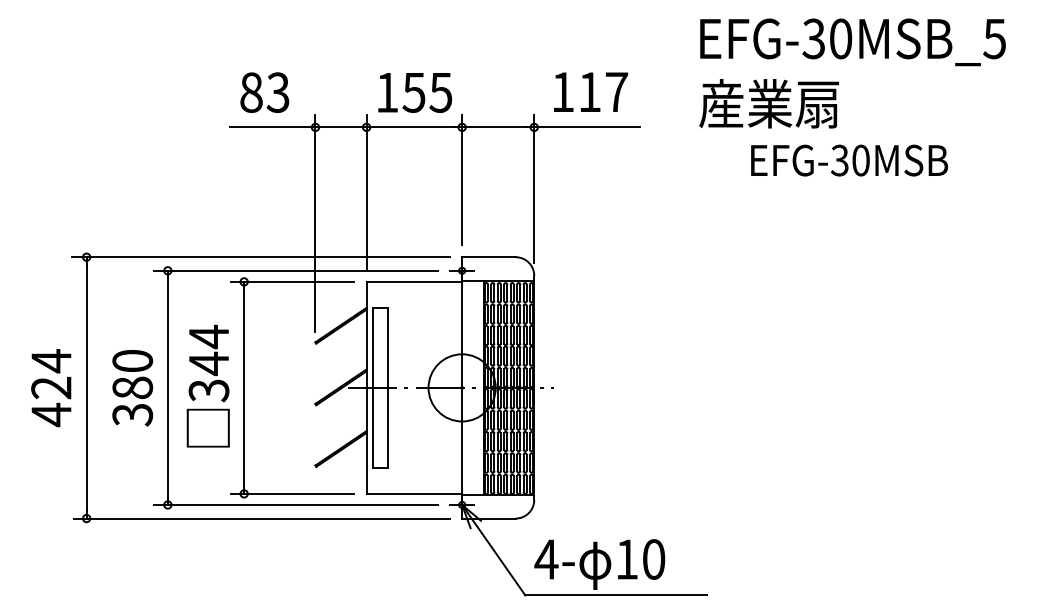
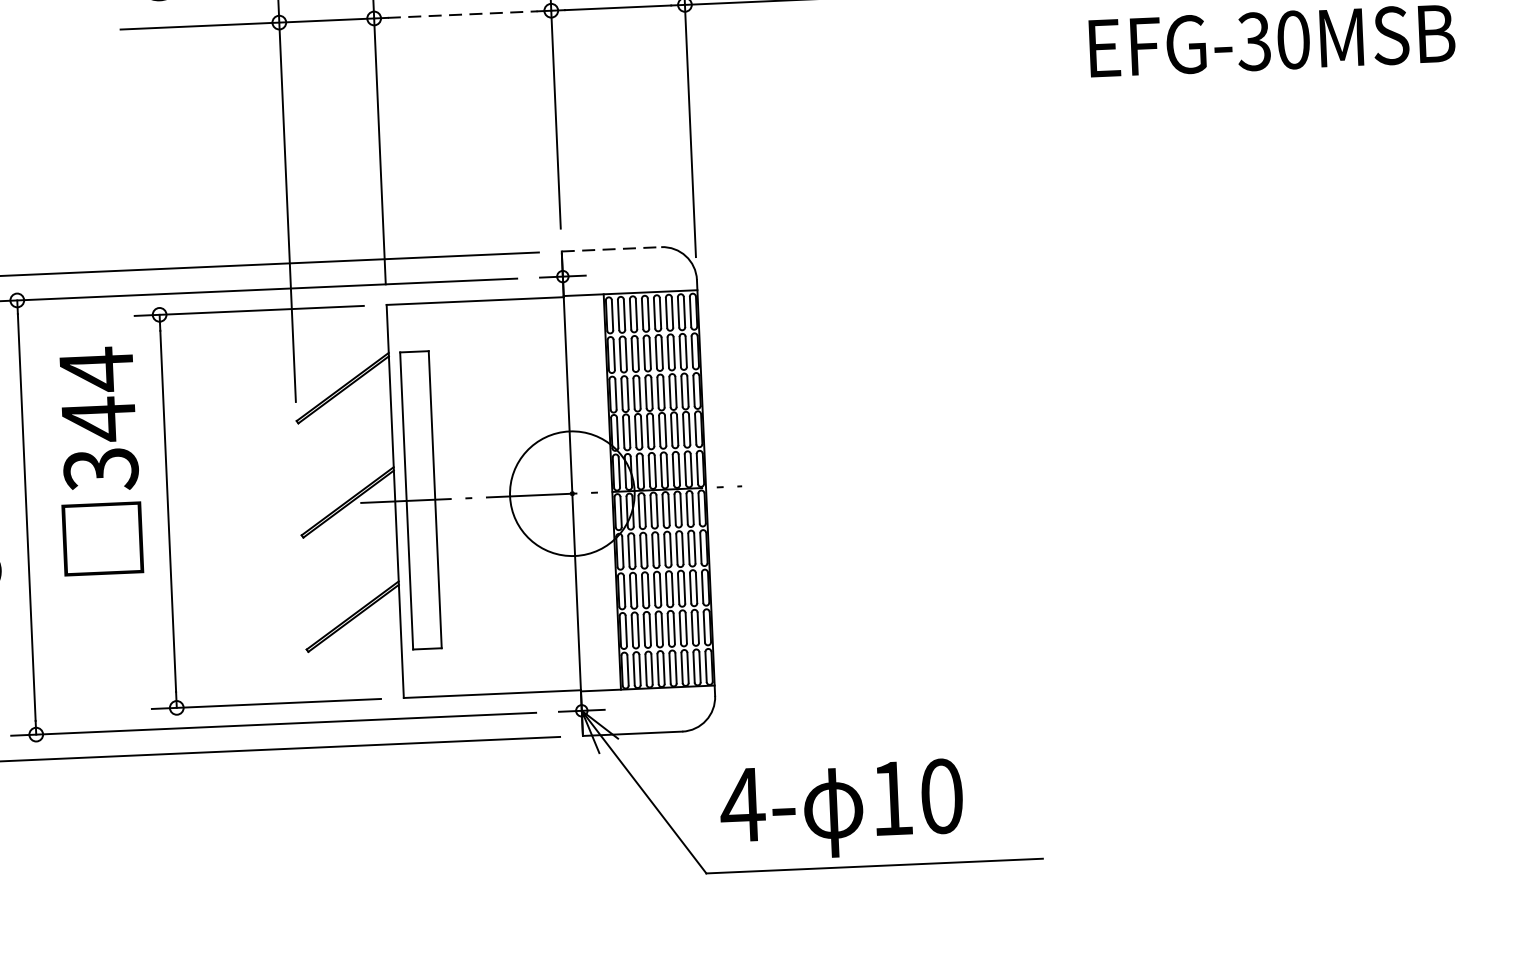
line: (414, 127) -> (462, 14), solid -> dashed
line: (488, 257) -> (610, 249), solid -> dashed
text: (207, 385) -> (97, 459), moved

